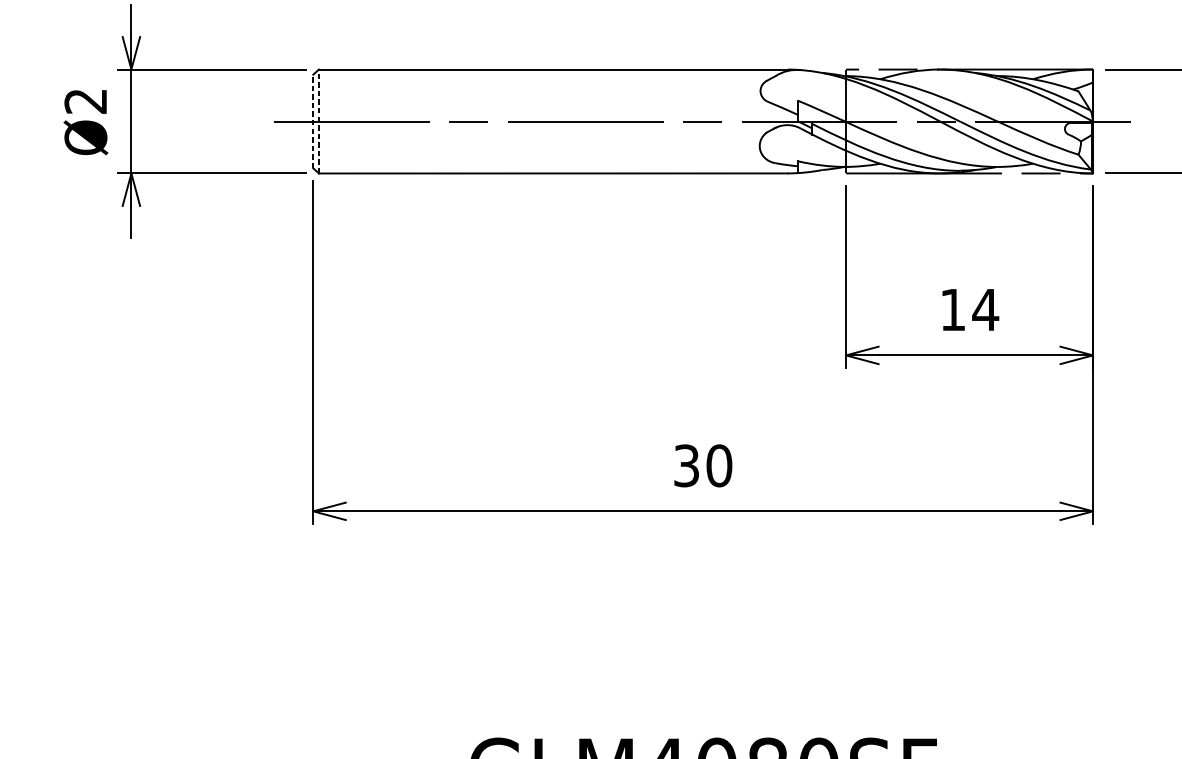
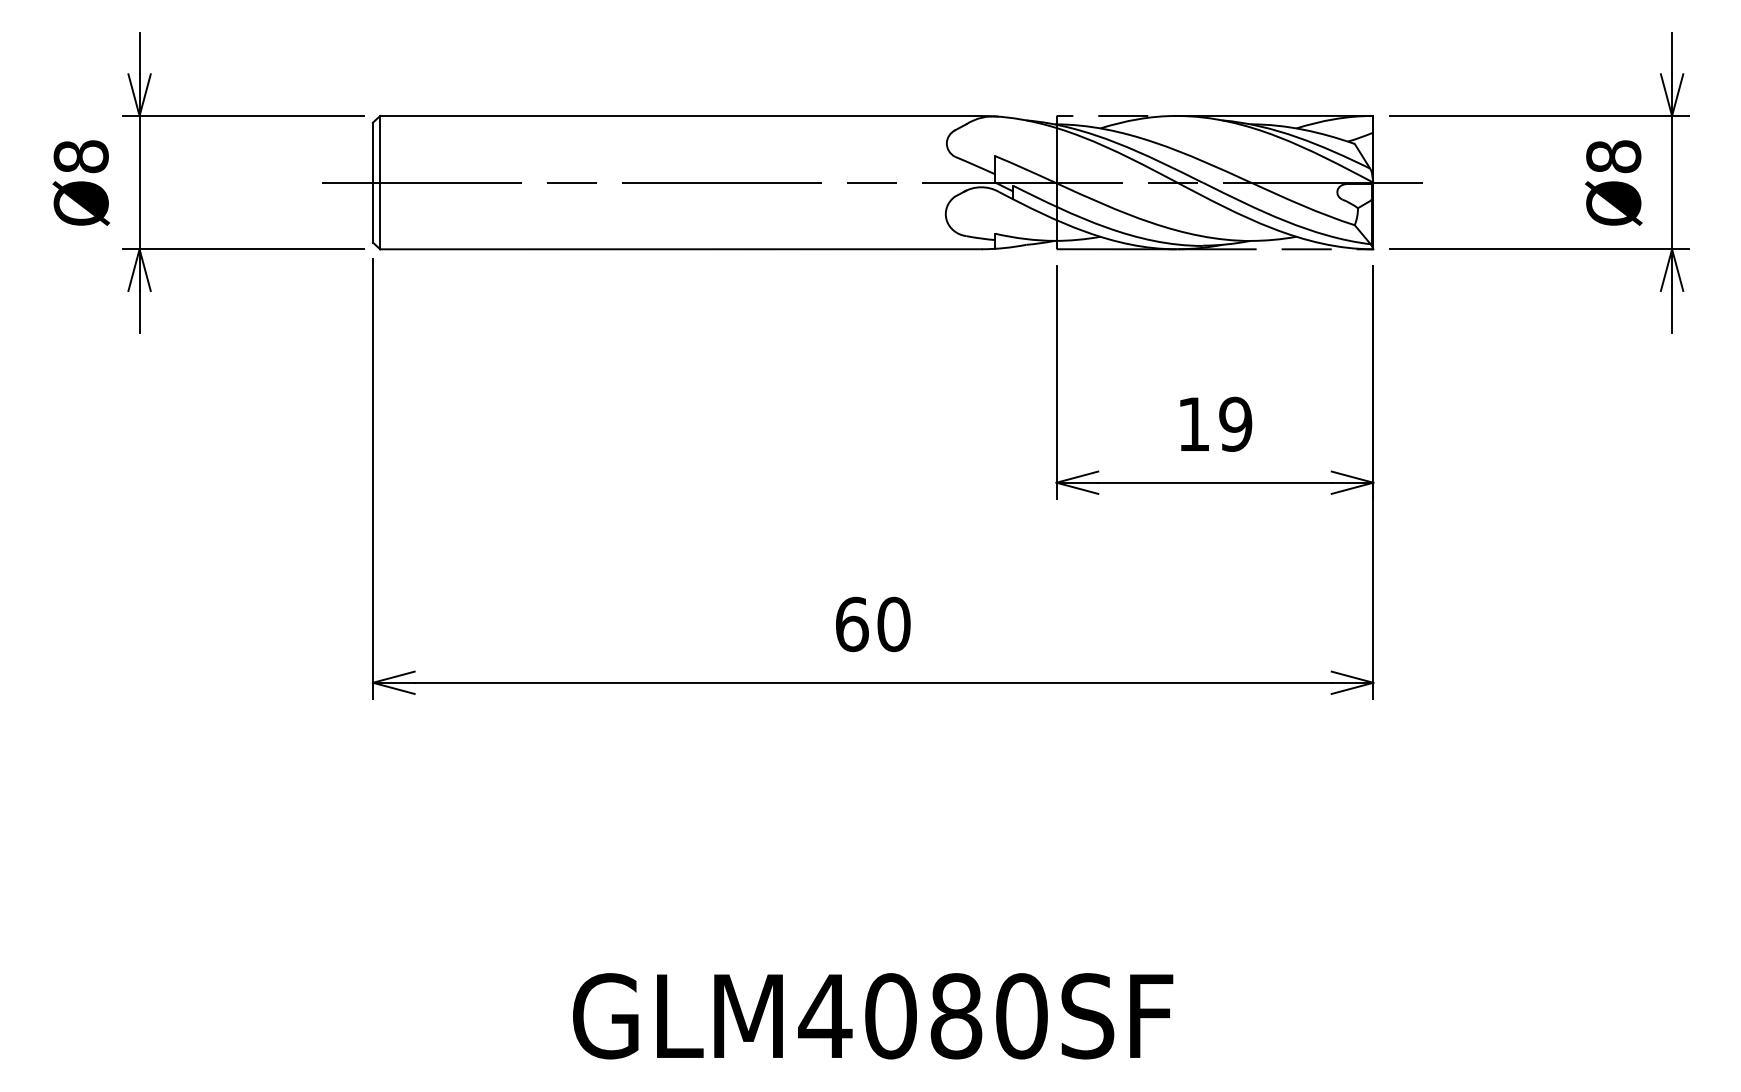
text: (85, 101) -> (80, 156), Ø2 -> Ø8
line: (313, 121) -> (373, 182), dashed -> solid
line: (319, 121) -> (380, 182), dashed -> solid
text: (985, 309) -> (1235, 423), 14 -> 19
text: (687, 465) -> (852, 624), 30 -> 60

